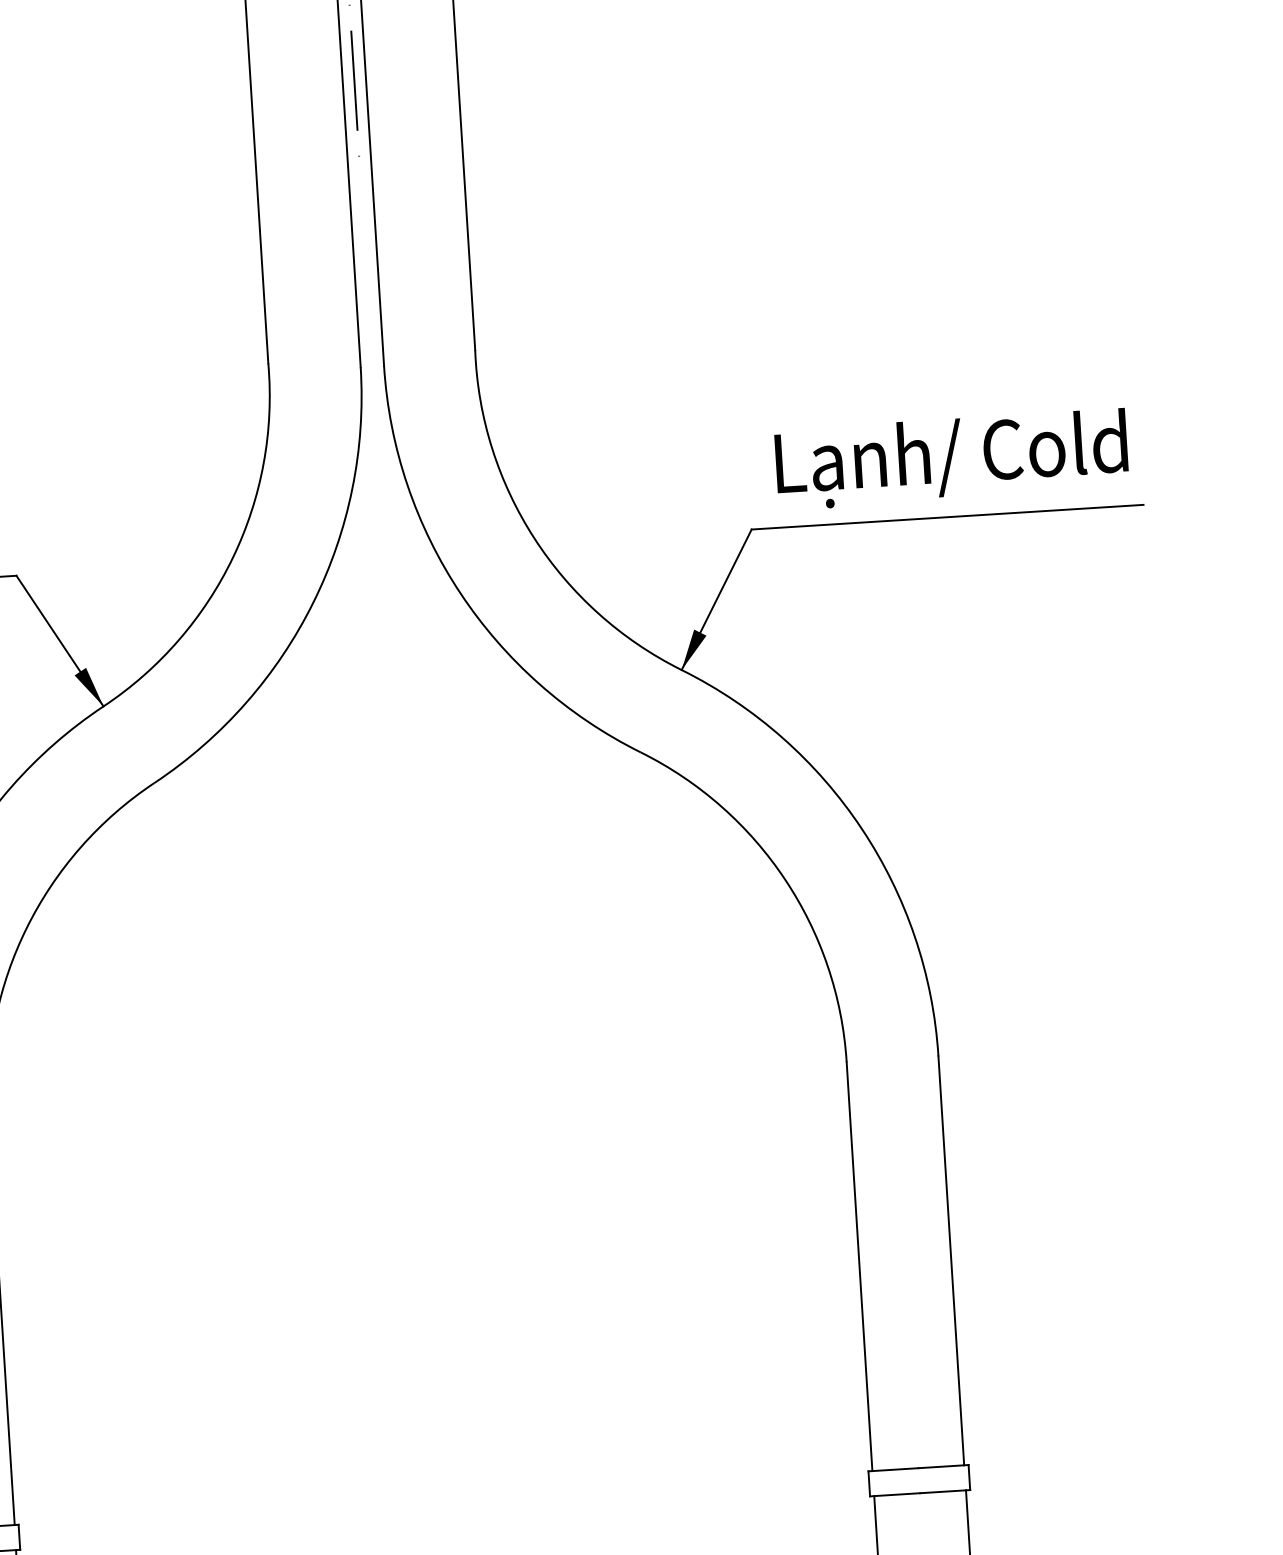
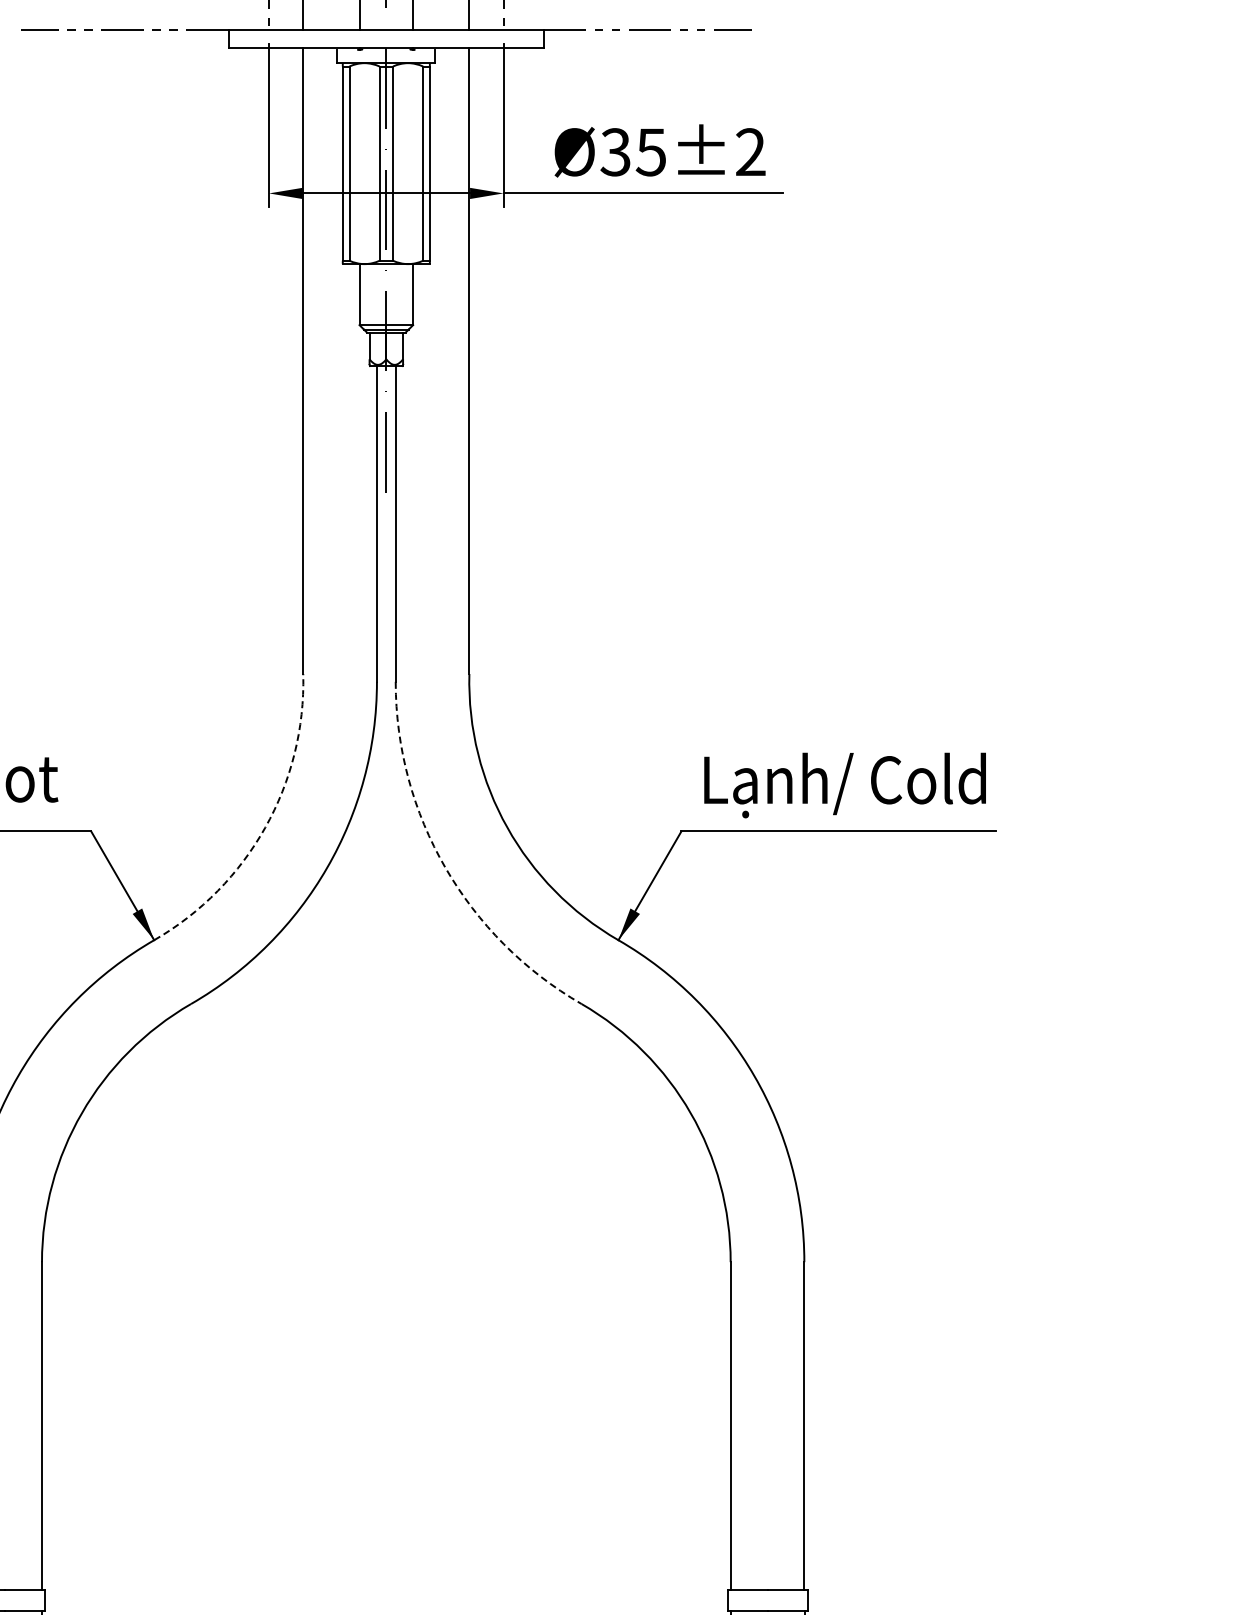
arc: (233, 557) -> (265, 827), solid -> dashed
arc: (460, 593) -> (445, 867), solid -> dashed

